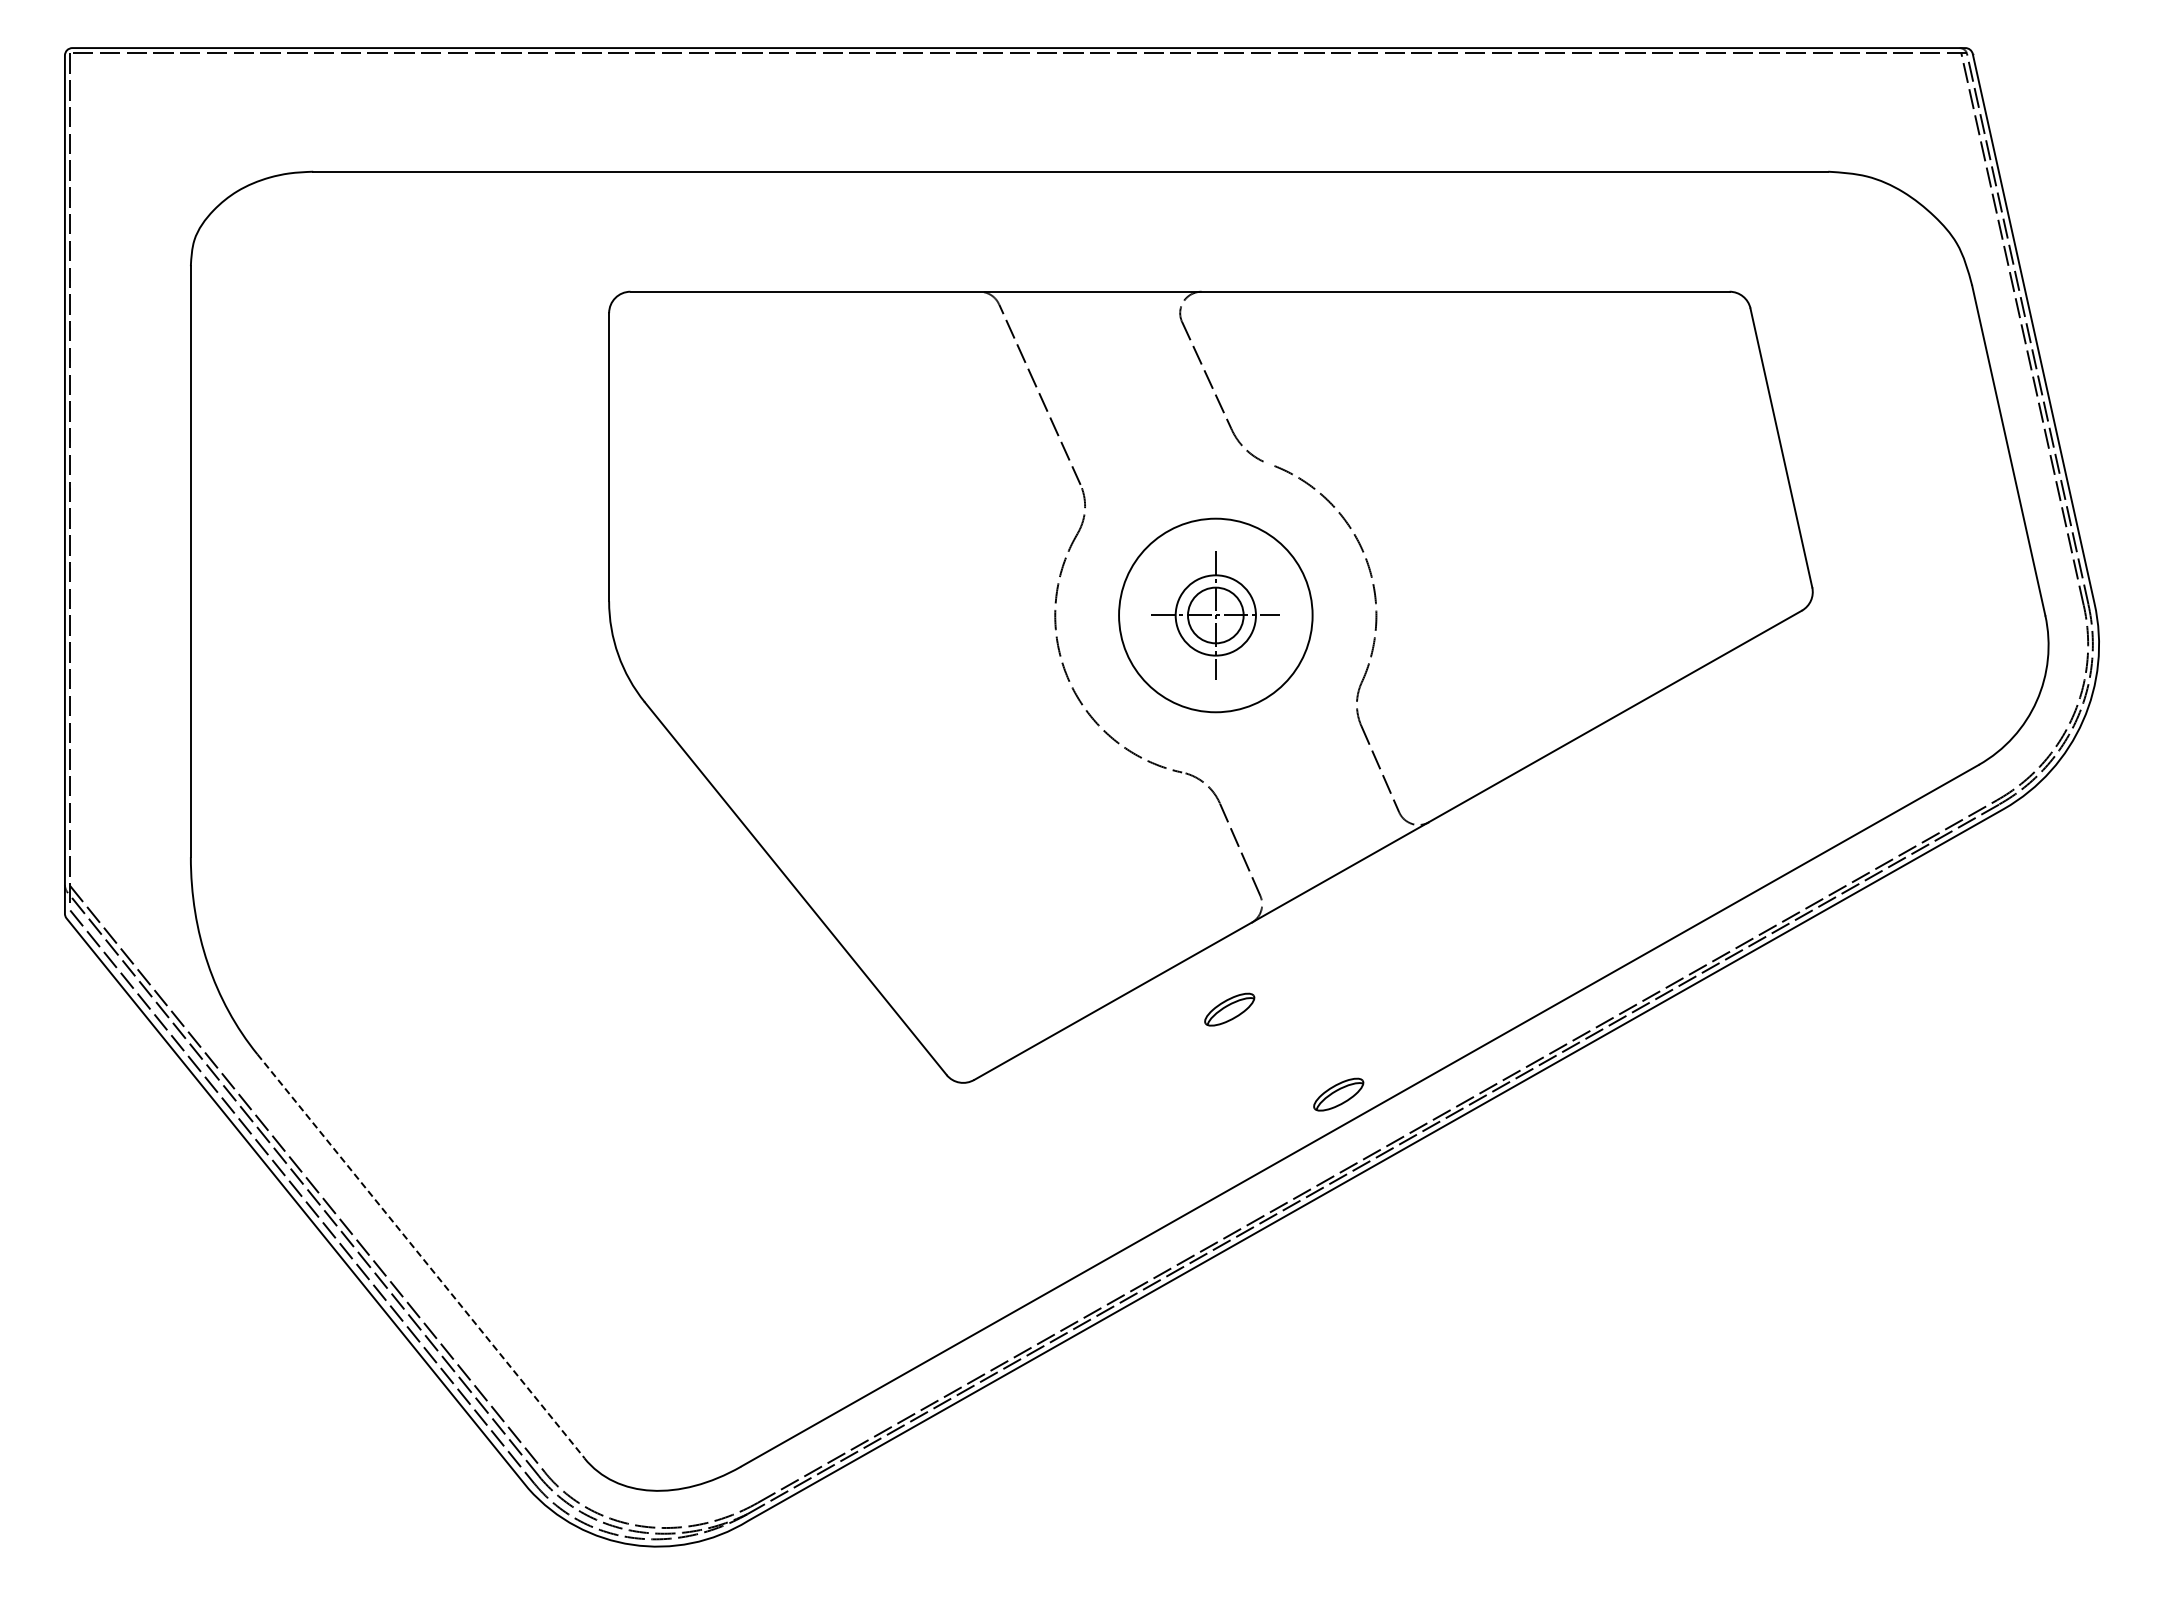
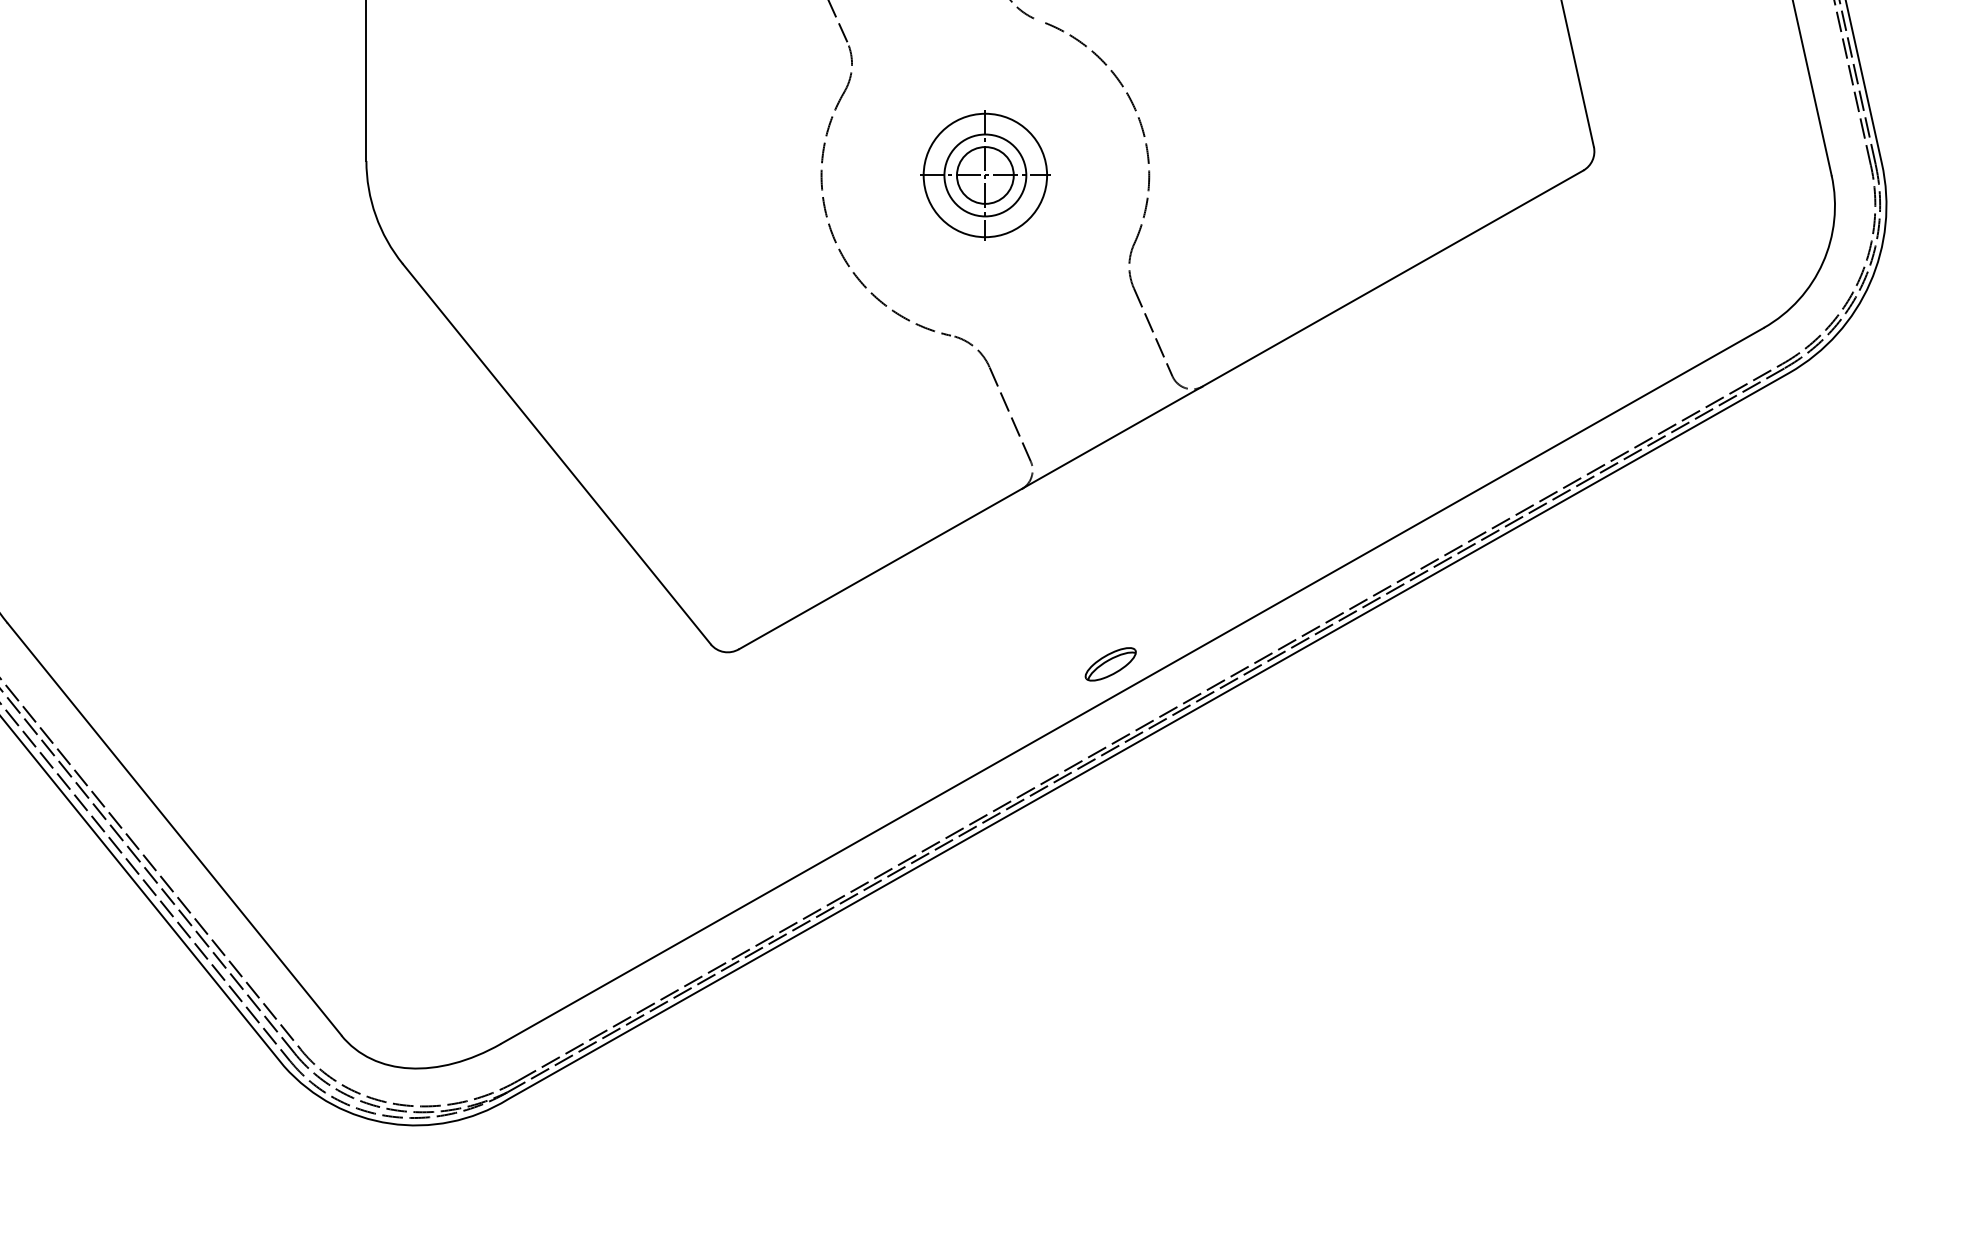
circle: (1215, 615) -> (985, 175), size x0.62
part: (1229, 1009) -> (999, 577), removed
line: (421, 1256) -> (175, 829), dashed -> solid

